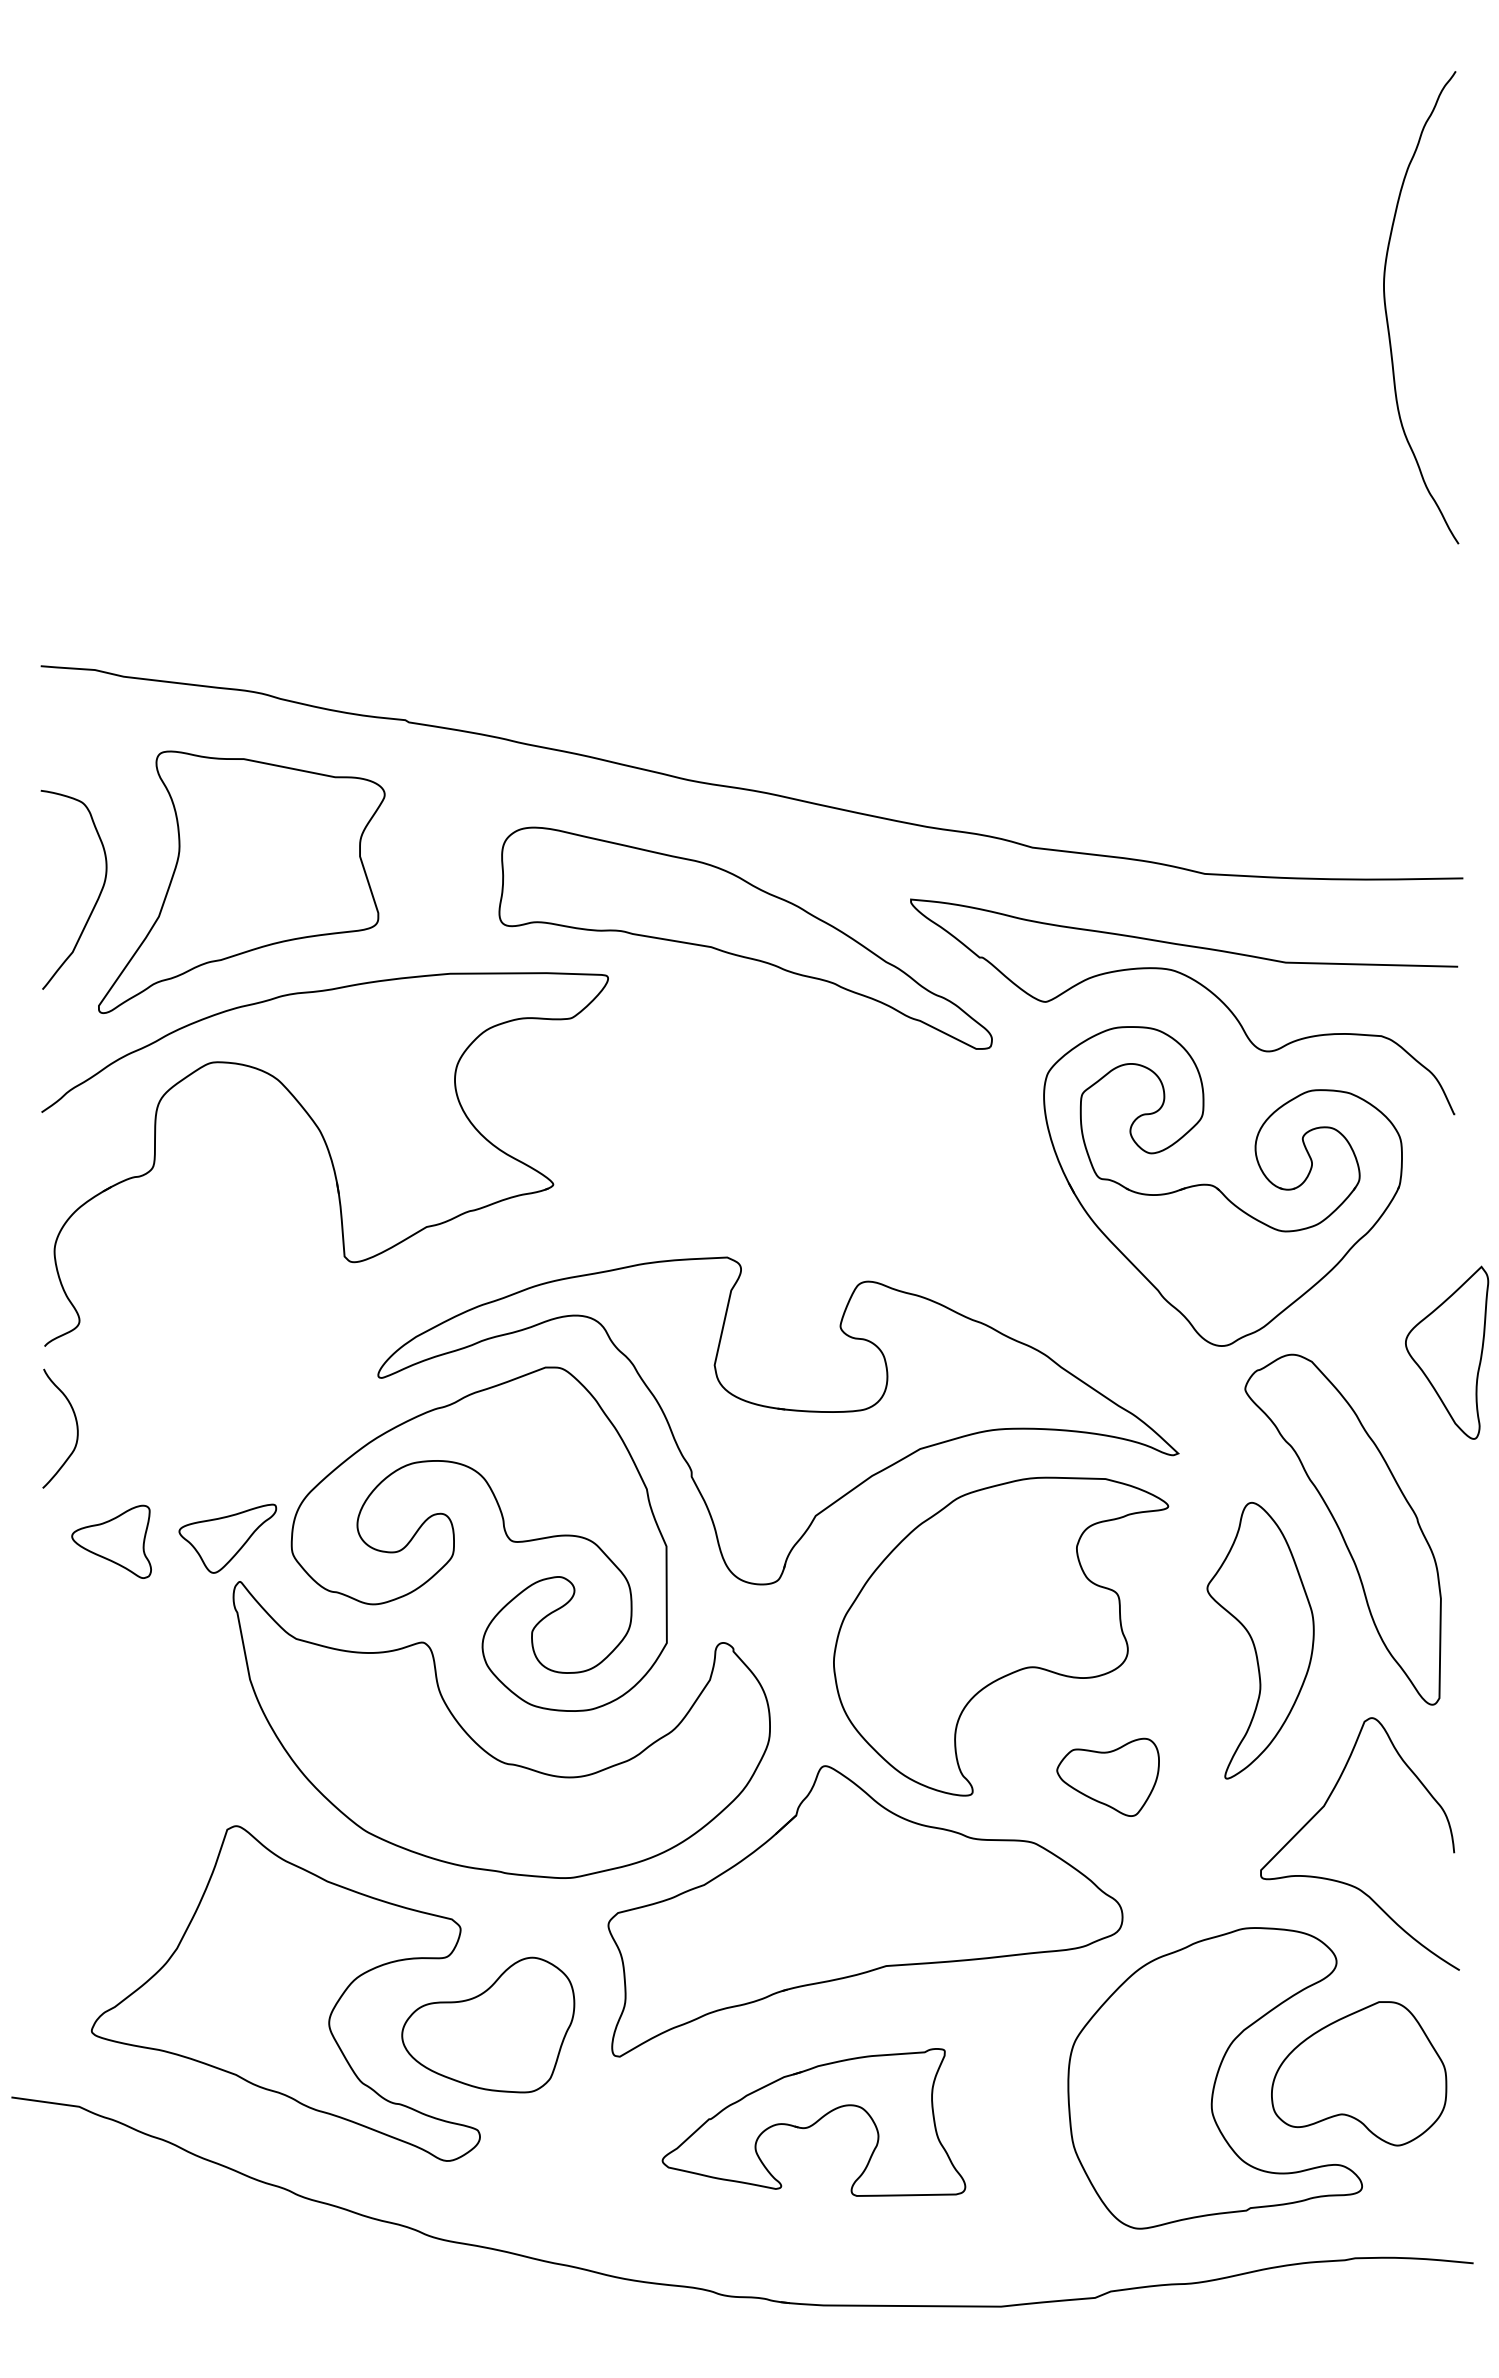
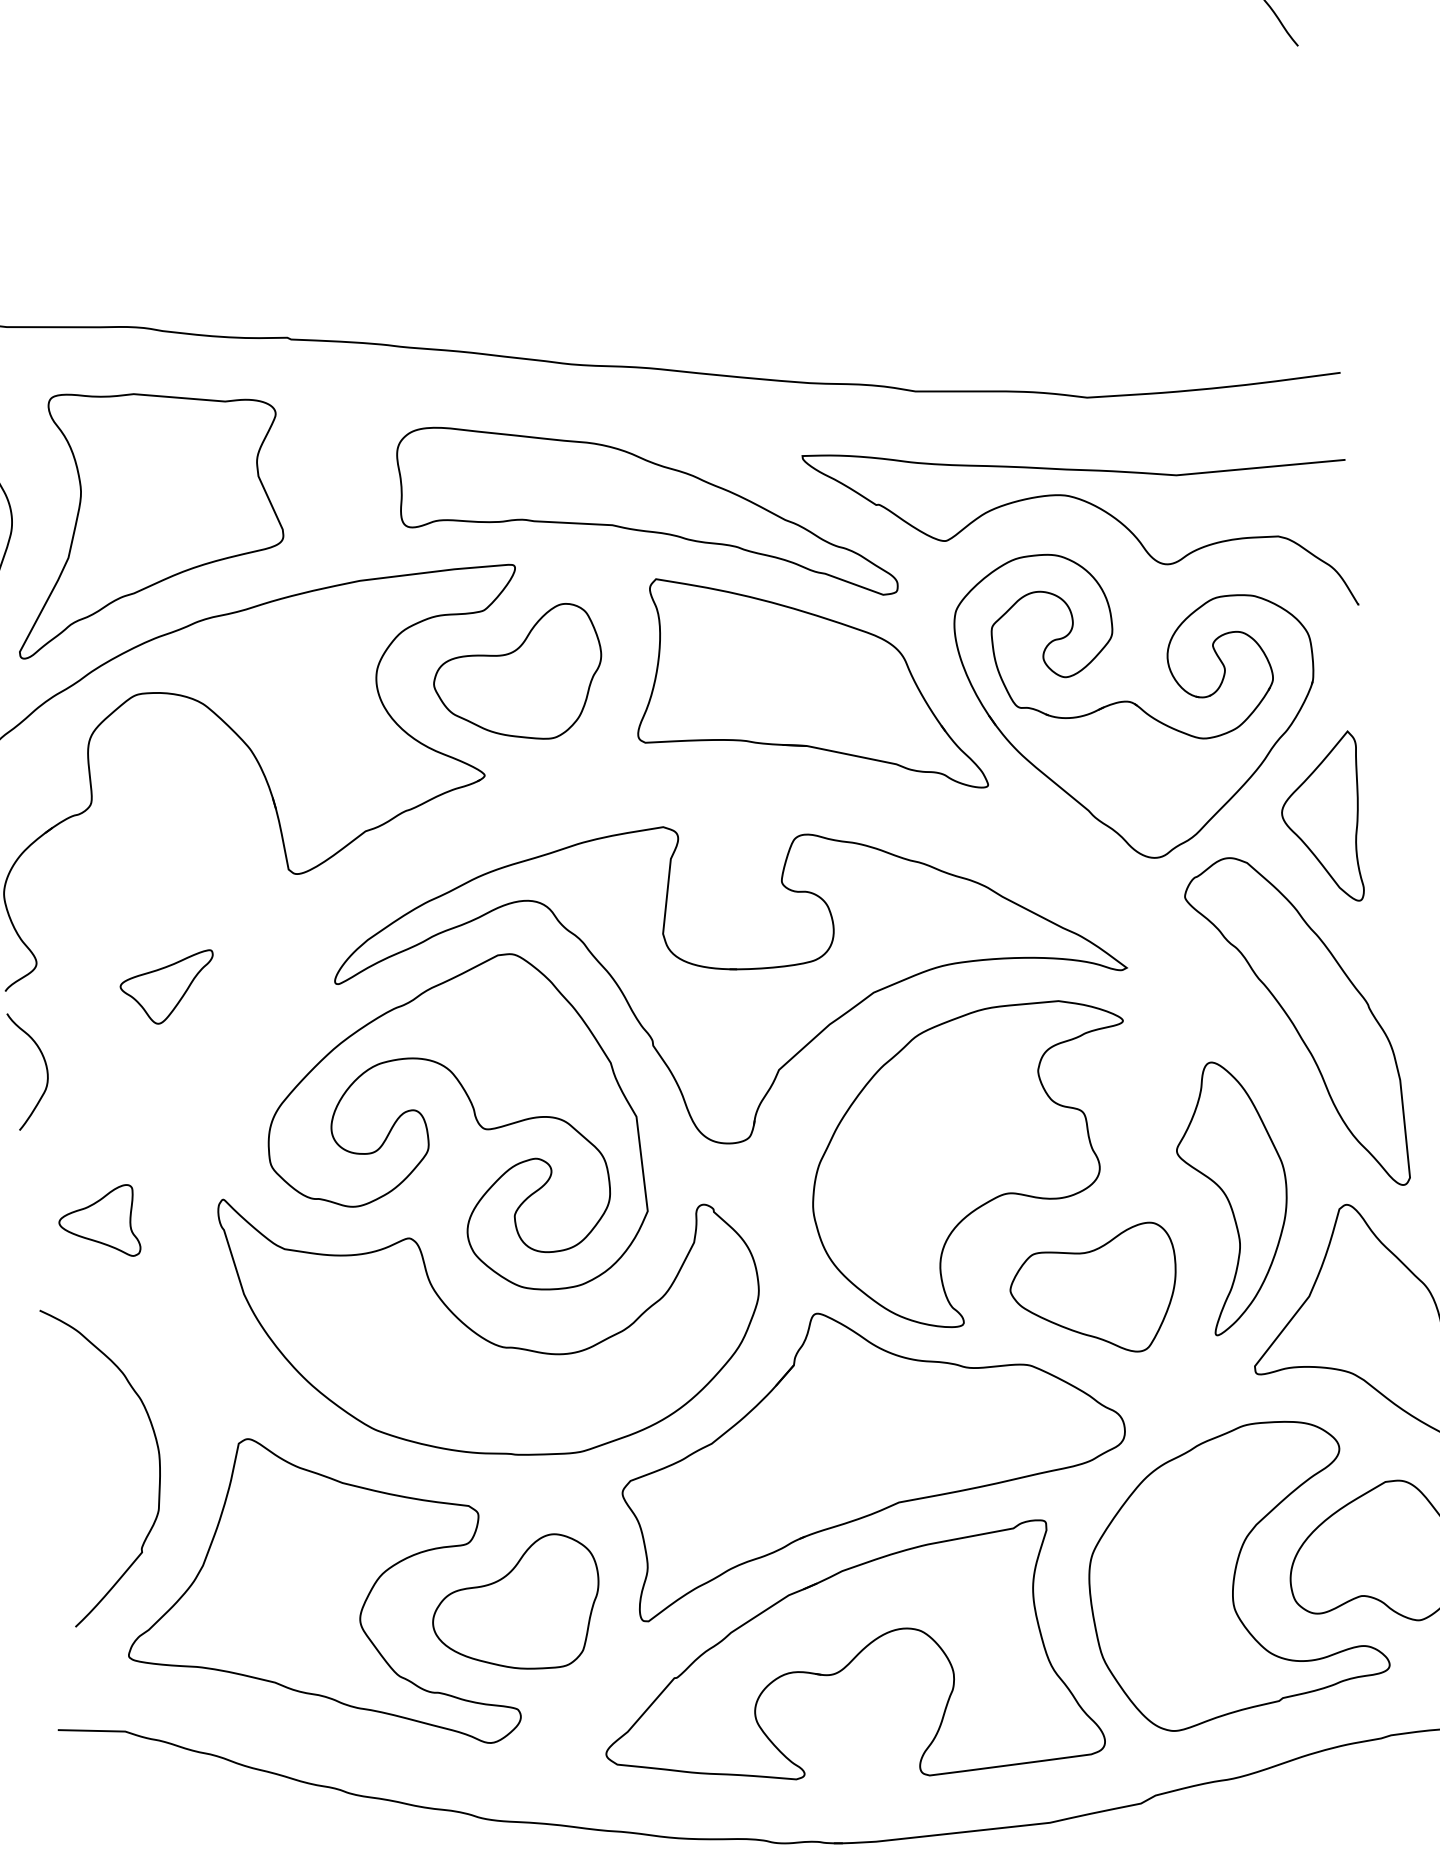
part: (598, 1087) -> (517, 675), added
part: (885, 1130) -> (803, 684), added
part: (1447, 1352) -> (1323, 819), moved
part: (227, 1538) -> (168, 988), moved
part: (111, 1541) -> (98, 1223), moved
part: (1260, 1640) -> (1234, 1196), moved
part: (1107, 1777) -> (1094, 1292), size x1.67
curve: (144, 1834) -> (158, 1457), added
part: (813, 2122) -> (845, 1663), size x1.67

